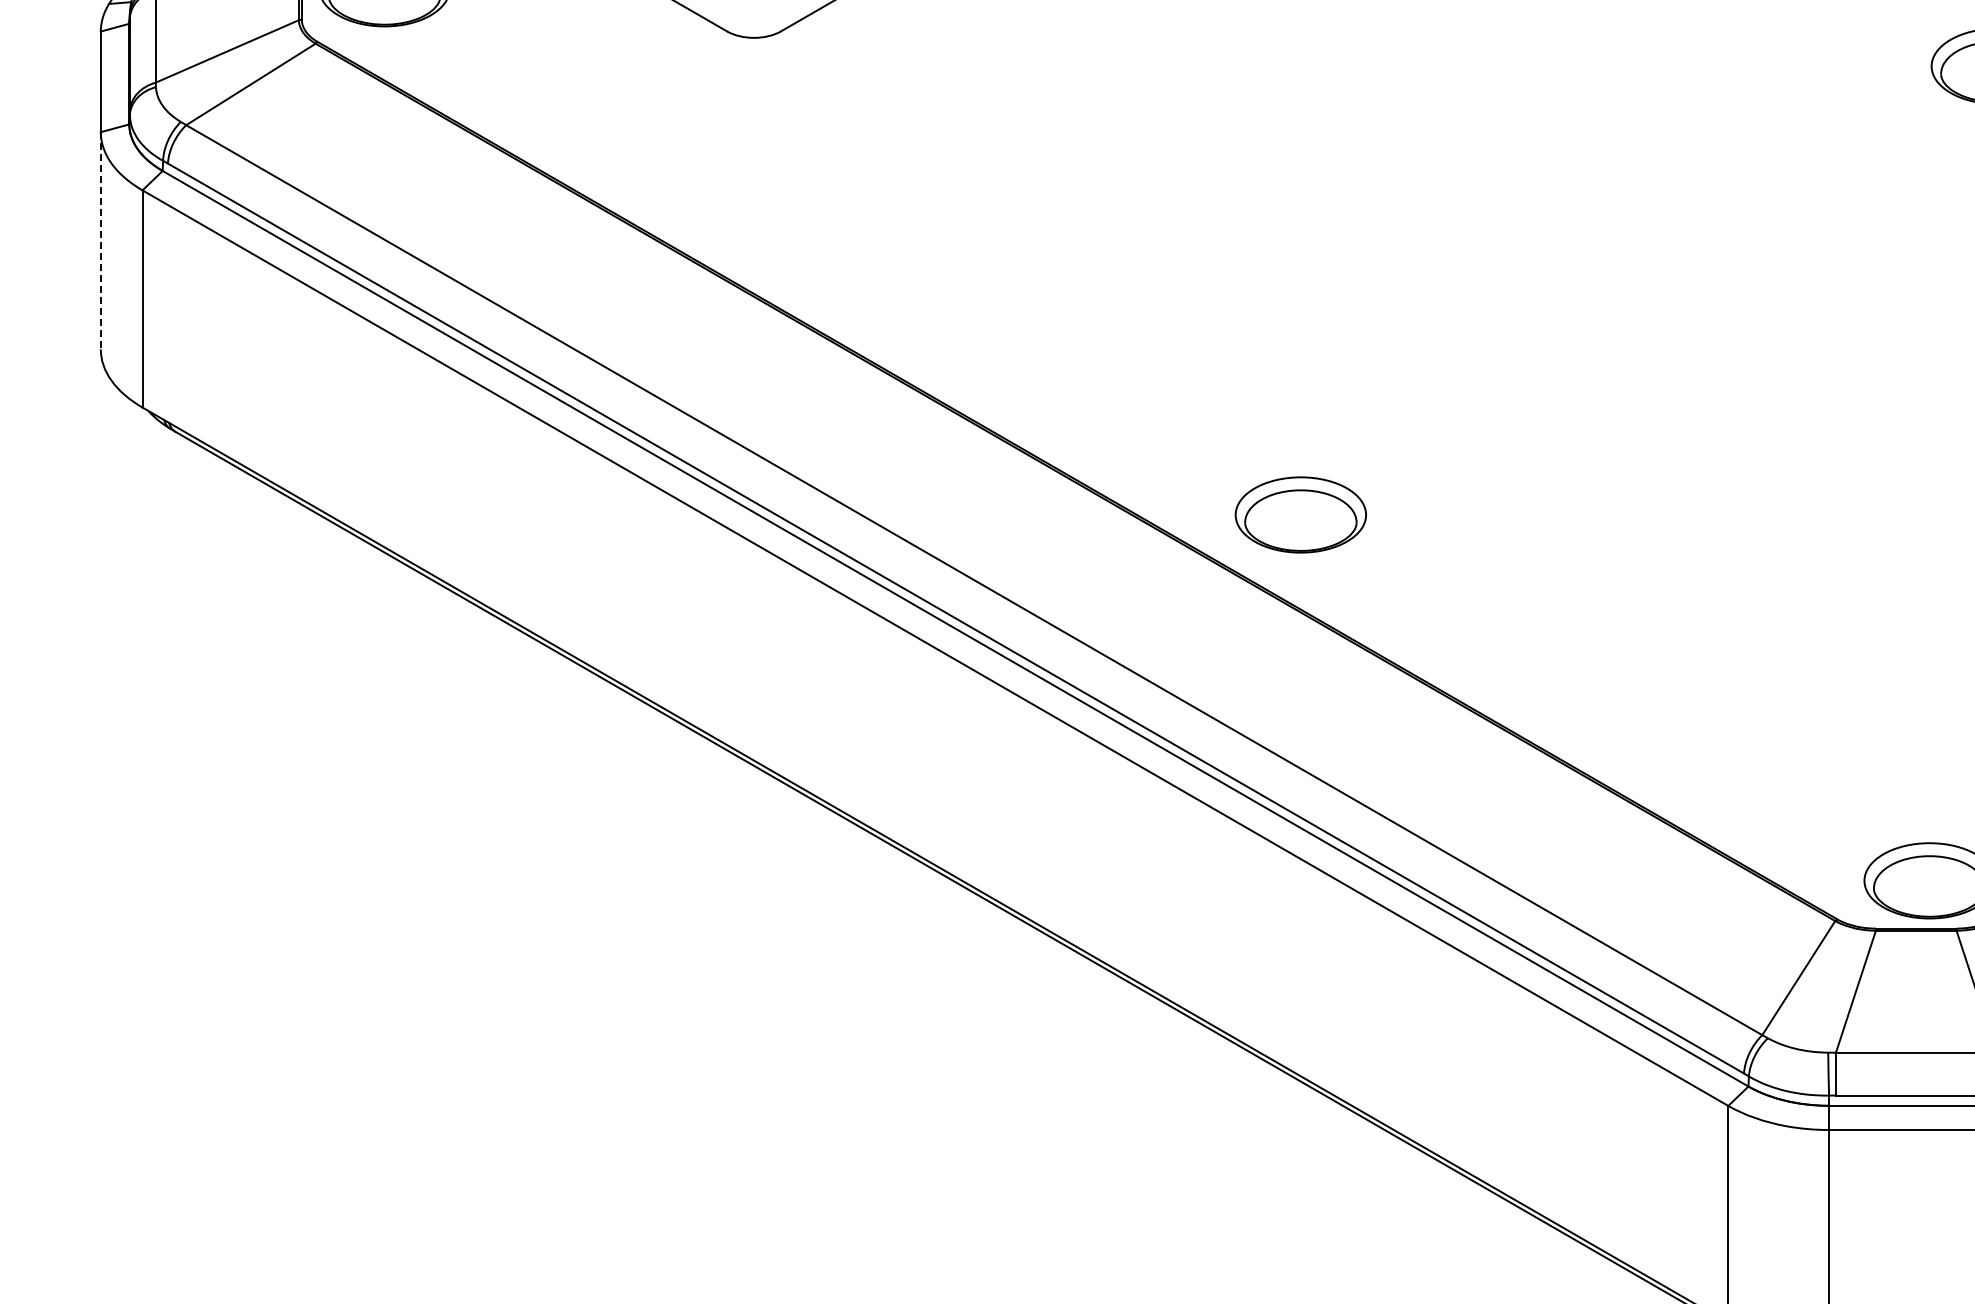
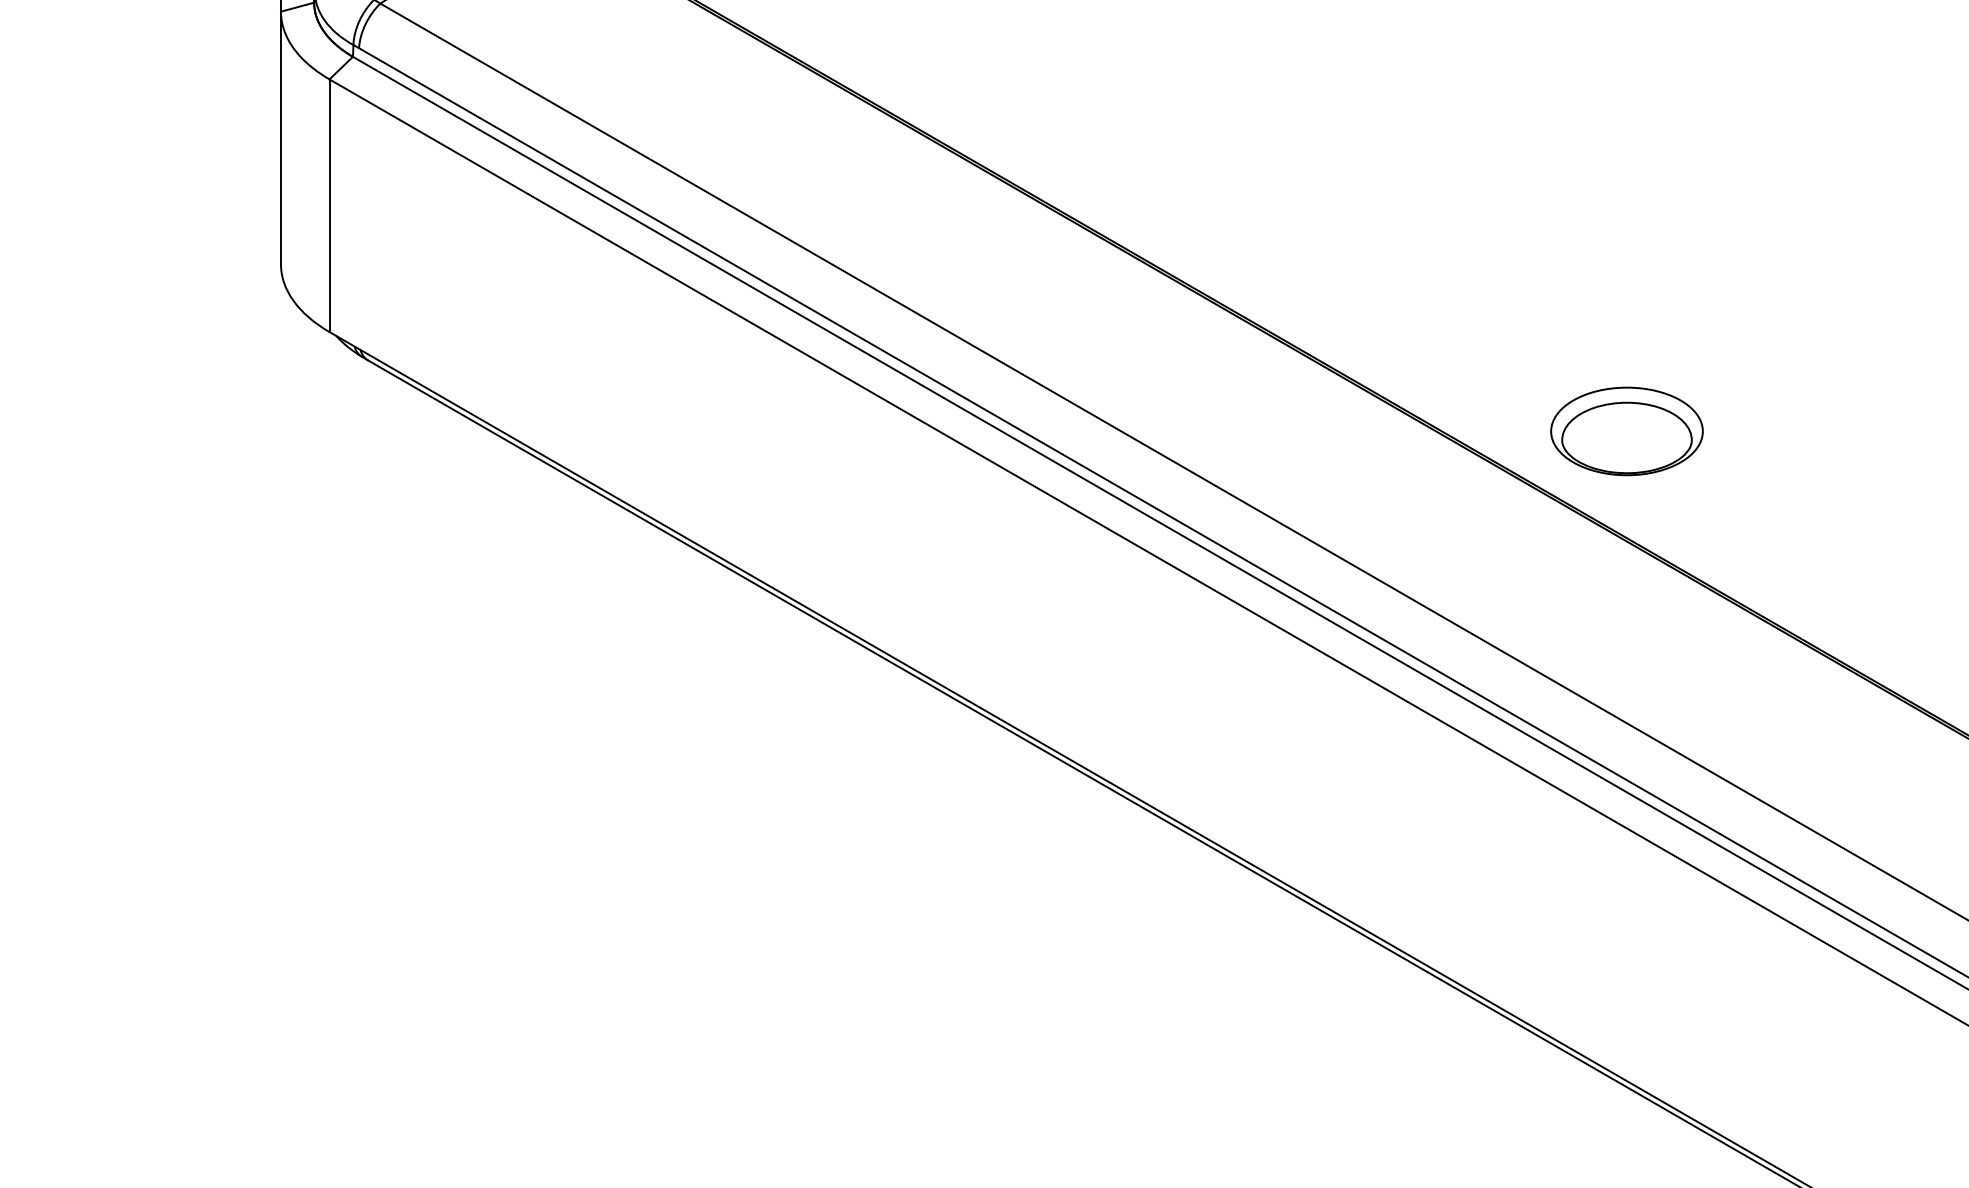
line: (100, 240) -> (280, 137), dashed -> solid
part: (1300, 514) -> (1626, 430), moved

